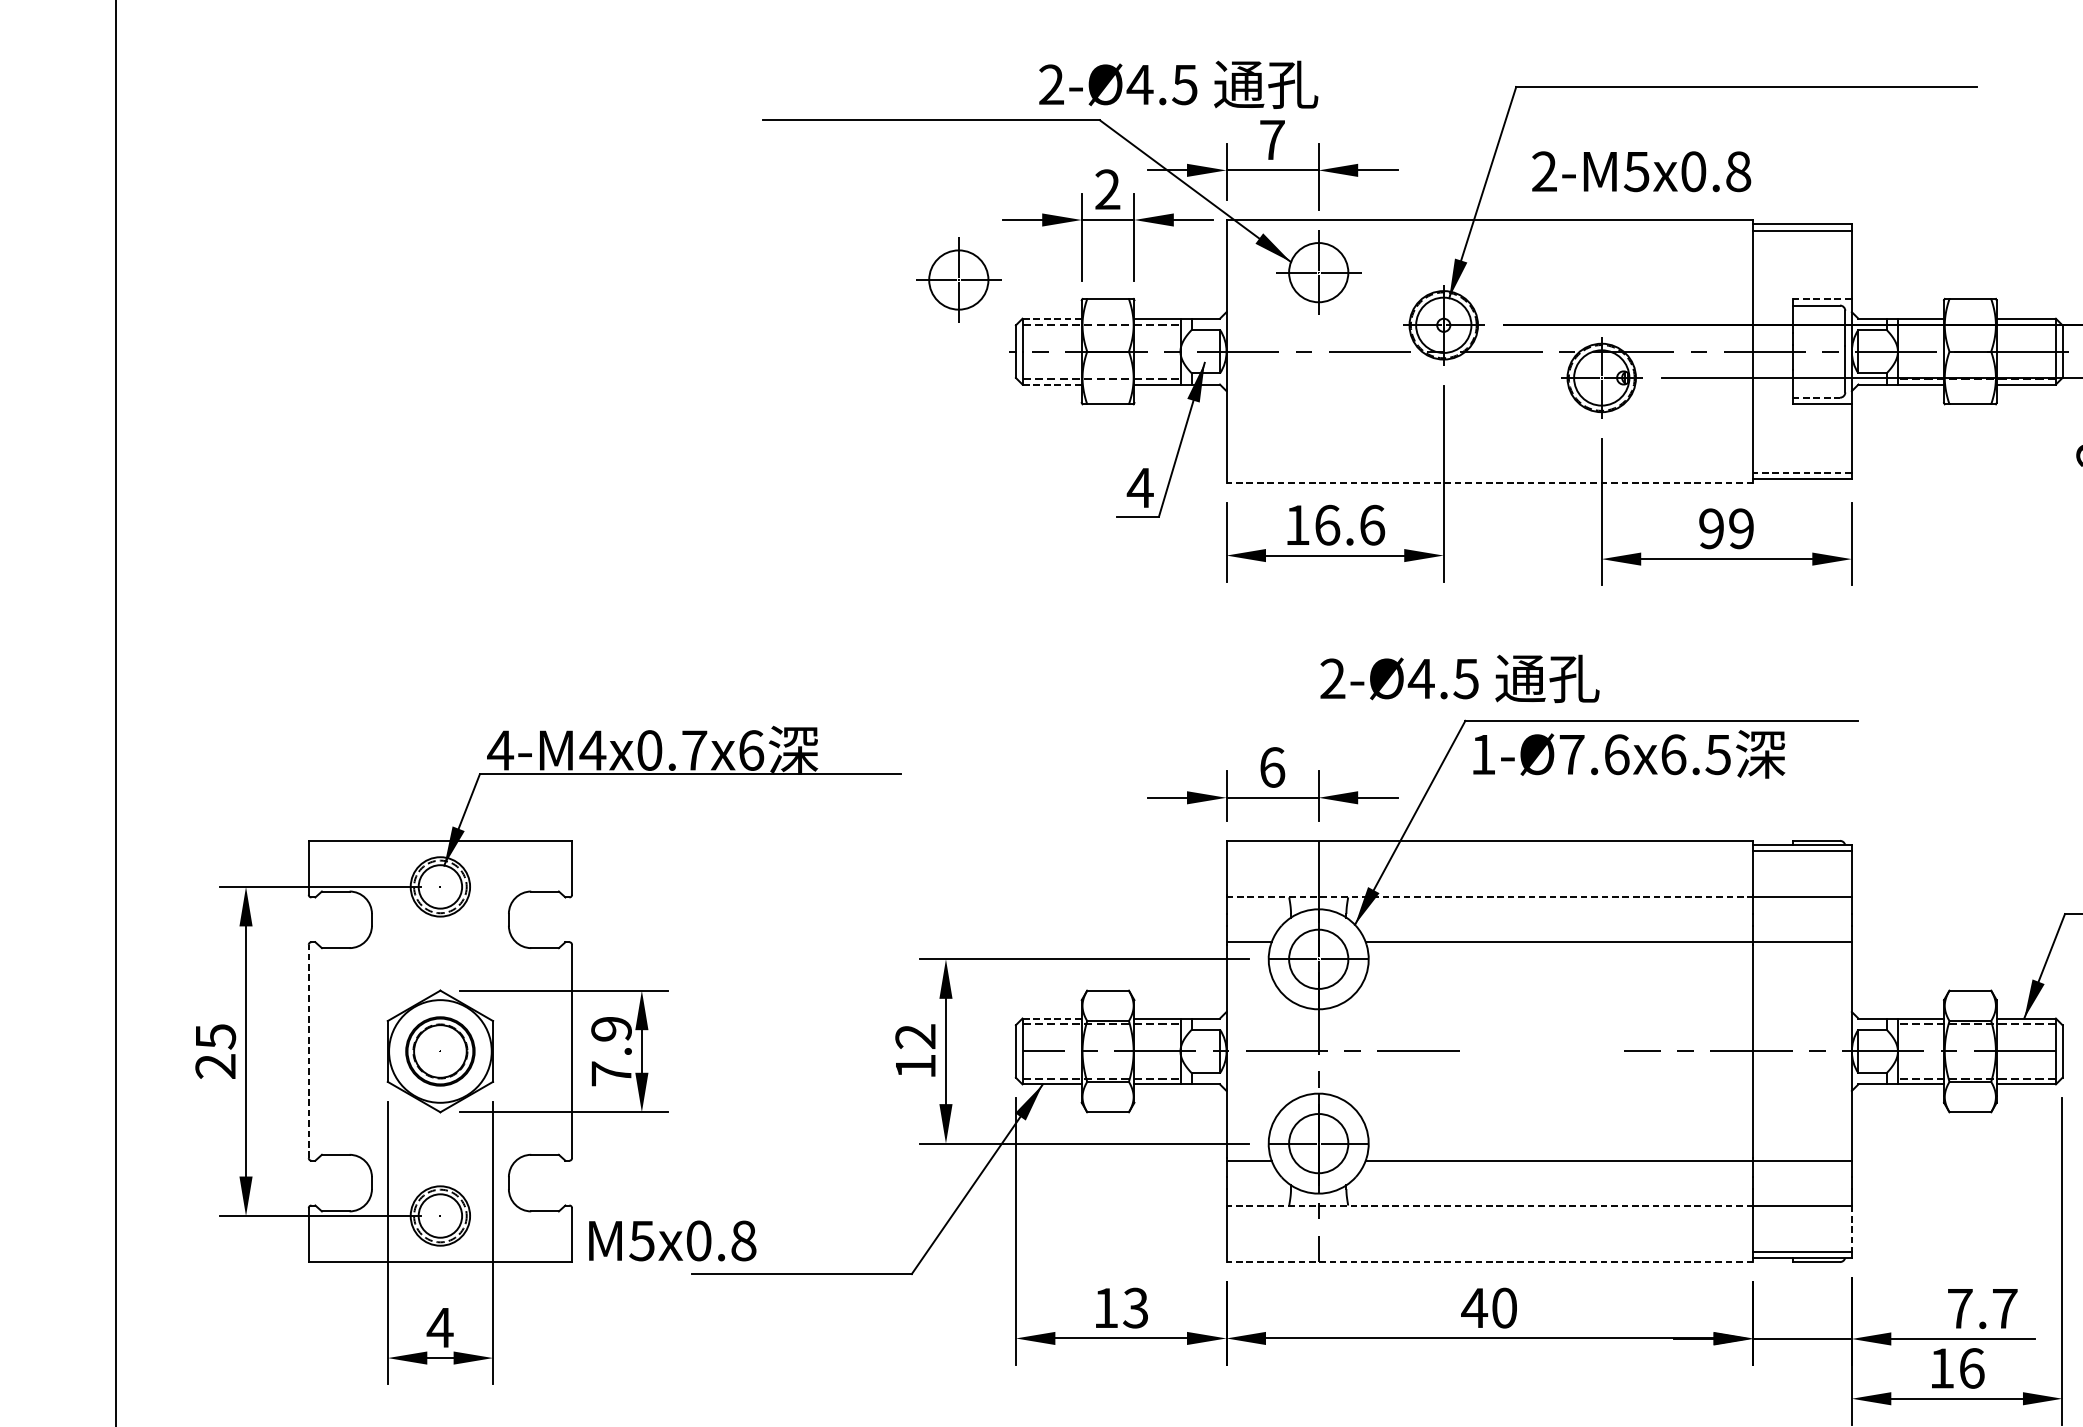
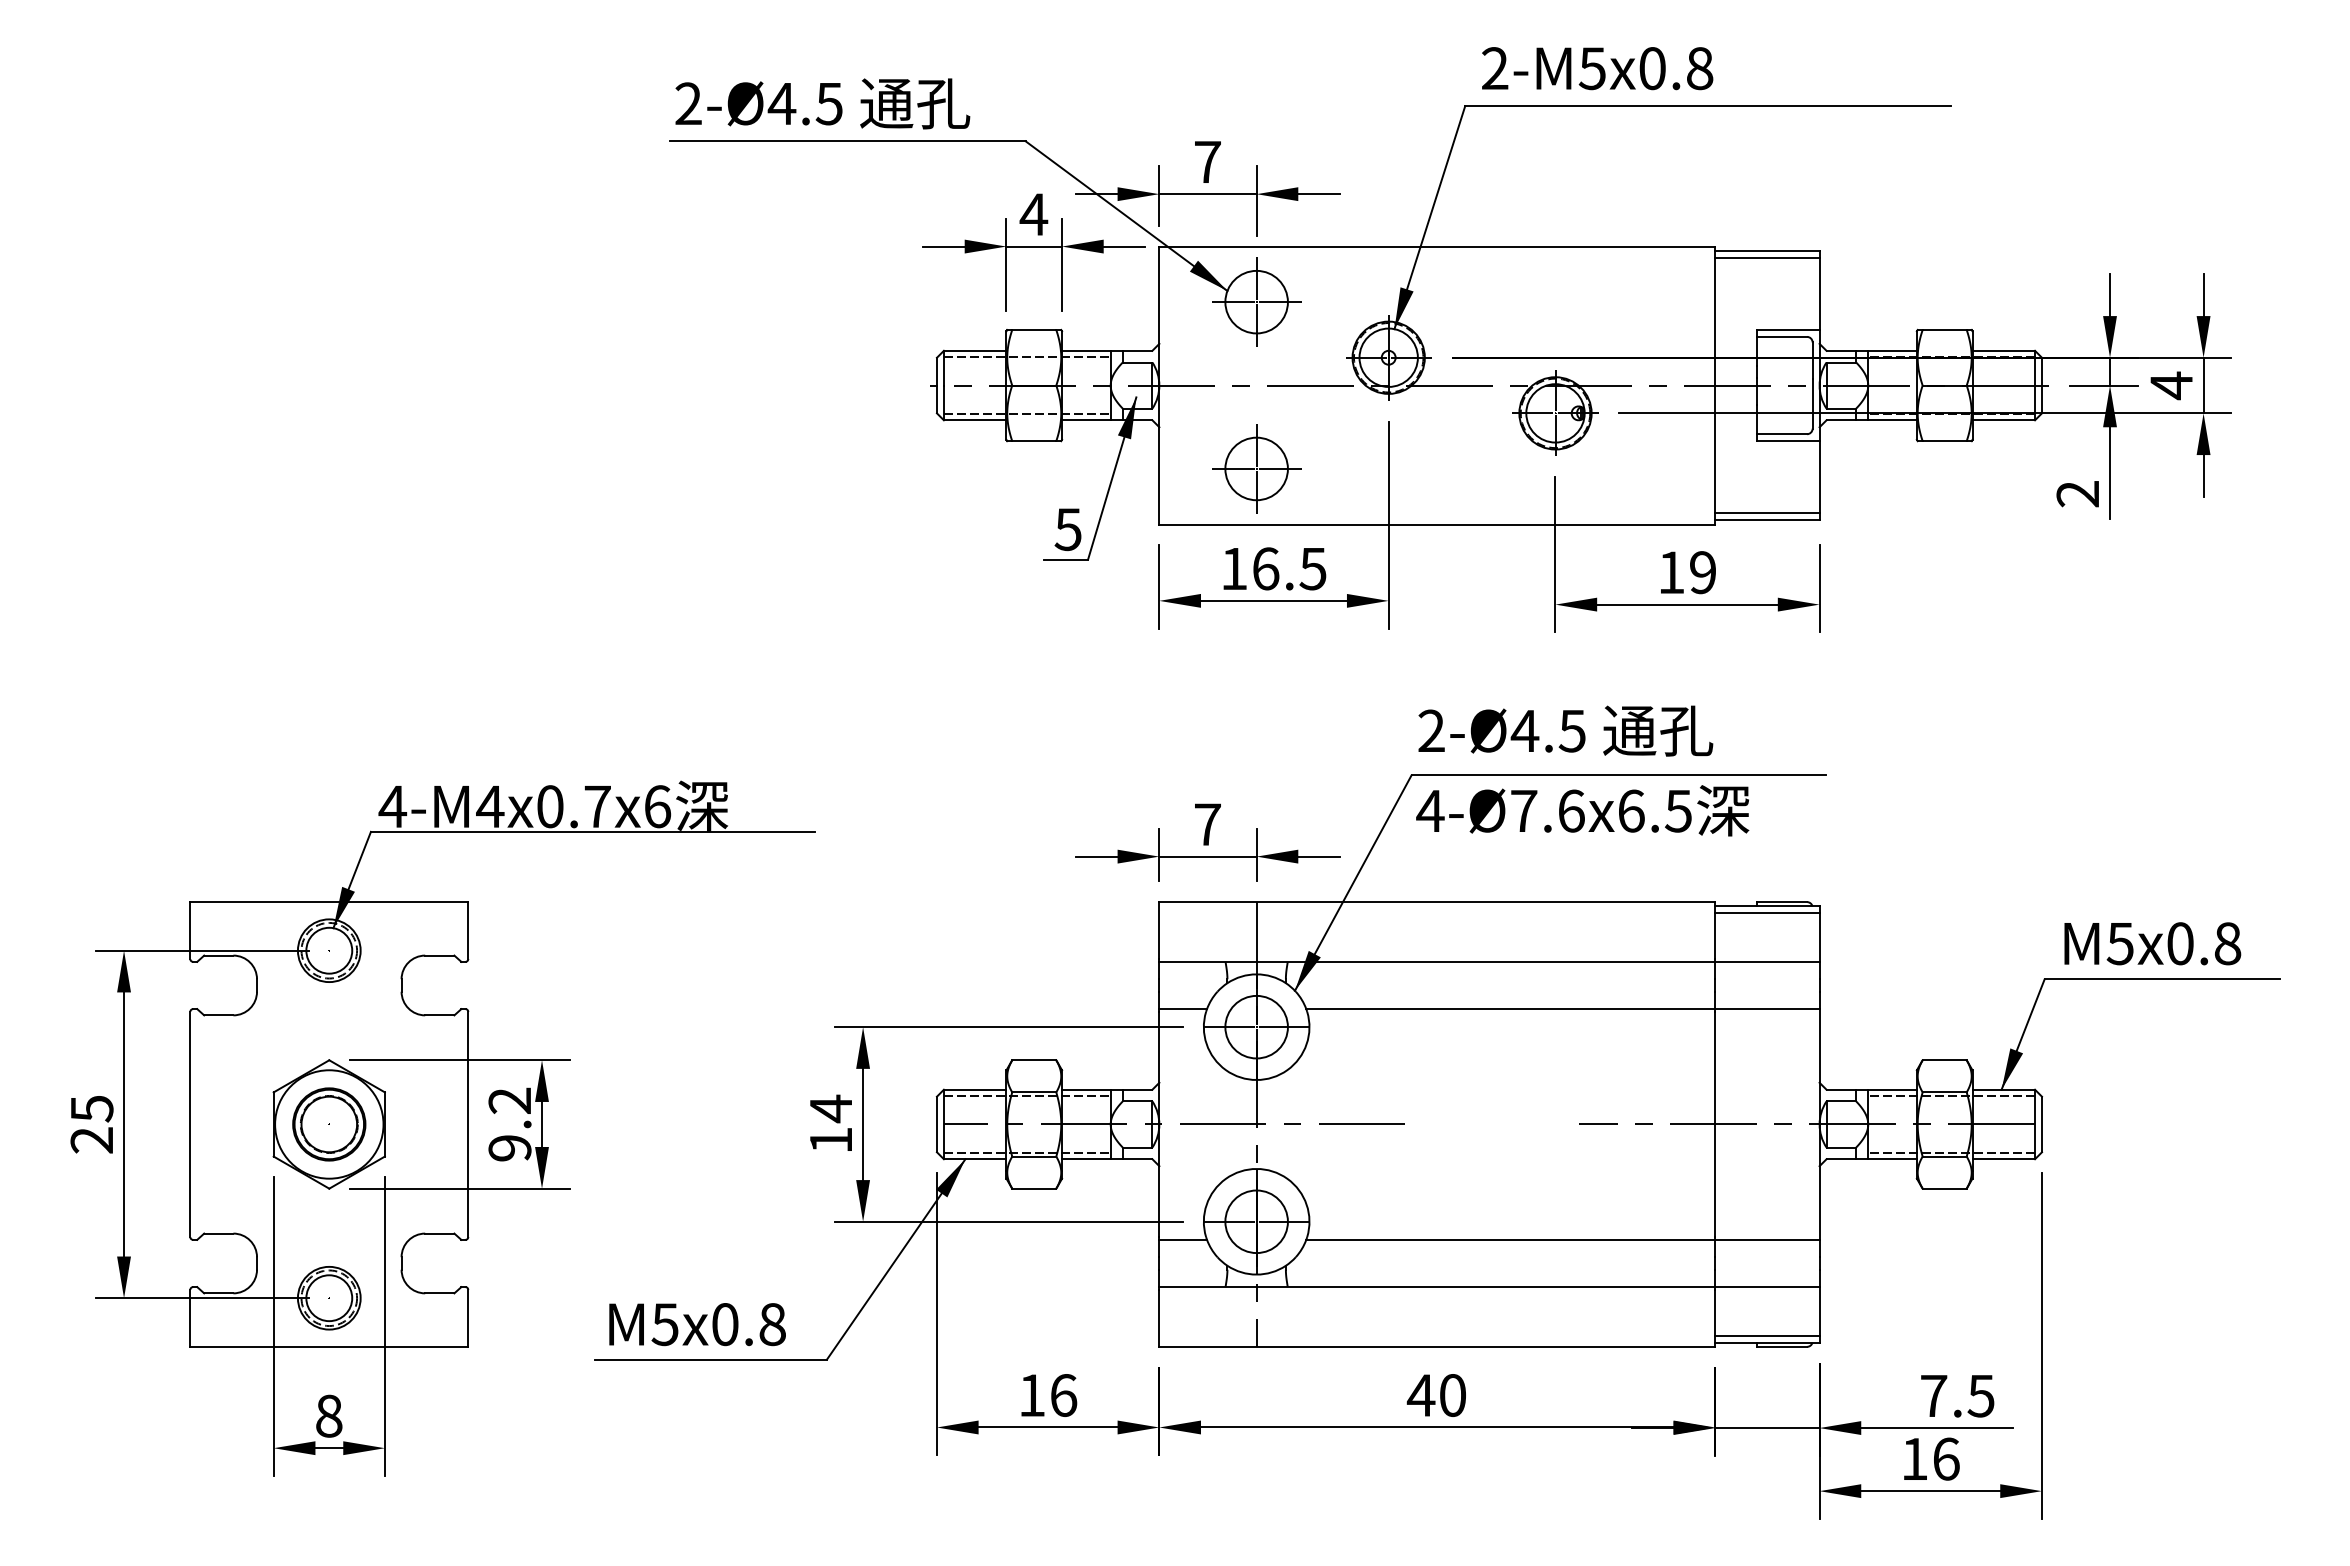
text: (1178, 84) -> (822, 103), moved
text: (1641, 171) -> (1597, 68), moved
text: (1107, 189) -> (1033, 214), 2 -> 4
part: (958, 279) -> (1256, 468), moved
line: (1822, 298) -> (1788, 329), dashed -> solid
line: (1051, 318) -> (974, 350), dashed -> solid
line: (1051, 384) -> (974, 420), dashed -> solid
line: (1816, 397) -> (1782, 434), dashed -> solid
line: (1801, 472) -> (1766, 513), dashed -> solid
line: (1489, 483) -> (1437, 524), dashed -> solid
text: (1140, 487) -> (1068, 529), 4 -> 5
text: (1371, 524) -> (1312, 568), 16.6 -> 16.5
text: (1711, 528) -> (1671, 572), 99 -> 19
text: (1459, 678) -> (1565, 730), moved
text: (1483, 754) -> (1430, 810), 1-Ø7.6x6.5 -> 4-Ø7.6x6.5
text: (1273, 767) -> (1208, 824), 6 -> 7
line: (1489, 897) -> (1437, 961), dashed -> solid
line: (1051, 1018) -> (974, 1089), dashed -> solid
text: (915, 1036) -> (830, 1108), 12 -> 14
line: (308, 1051) -> (190, 1124), dashed -> solid
text: (611, 1051) -> (509, 1124), 7.9 -> 9.2
line: (1489, 1205) -> (1437, 1287), dashed -> solid
line: (1851, 1228) -> (1819, 1311), dashed -> solid
text: (672, 1240) -> (697, 1324), moved
line: (1489, 1261) -> (1437, 1346), dashed -> solid
text: (1135, 1308) -> (1063, 1395), 13 -> 16
text: (2004, 1309) -> (1980, 1396), 7.7 -> 7.5
text: (439, 1327) -> (328, 1415), 4 -> 8

